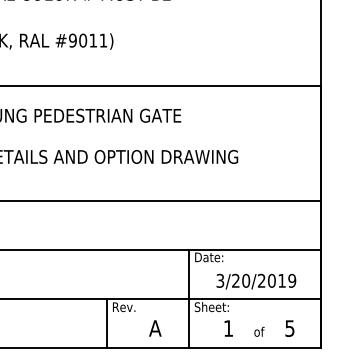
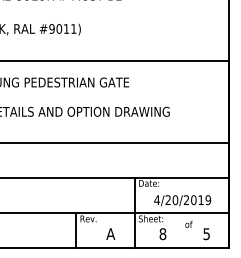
text: (220, 281) -> (157, 200), 3/20/2019 -> 4/20/2019
text: (227, 329) -> (162, 234), 1 -> 8
text: (258, 331) -> (188, 224), moved

